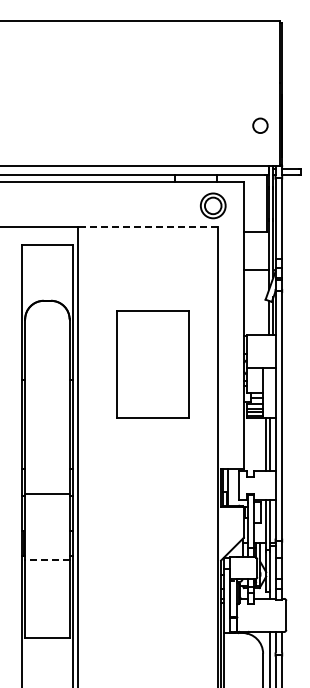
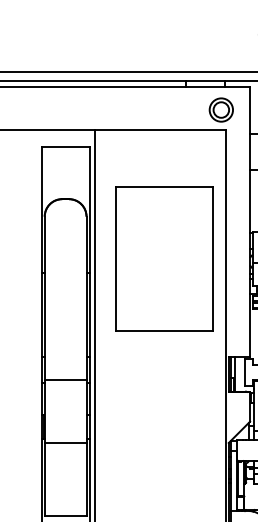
line: (148, 227) -> (160, 130), dashed -> solid
part: (152, 364) -> (164, 258), size x1.43
line: (46, 560) -> (64, 442), dashed -> solid

